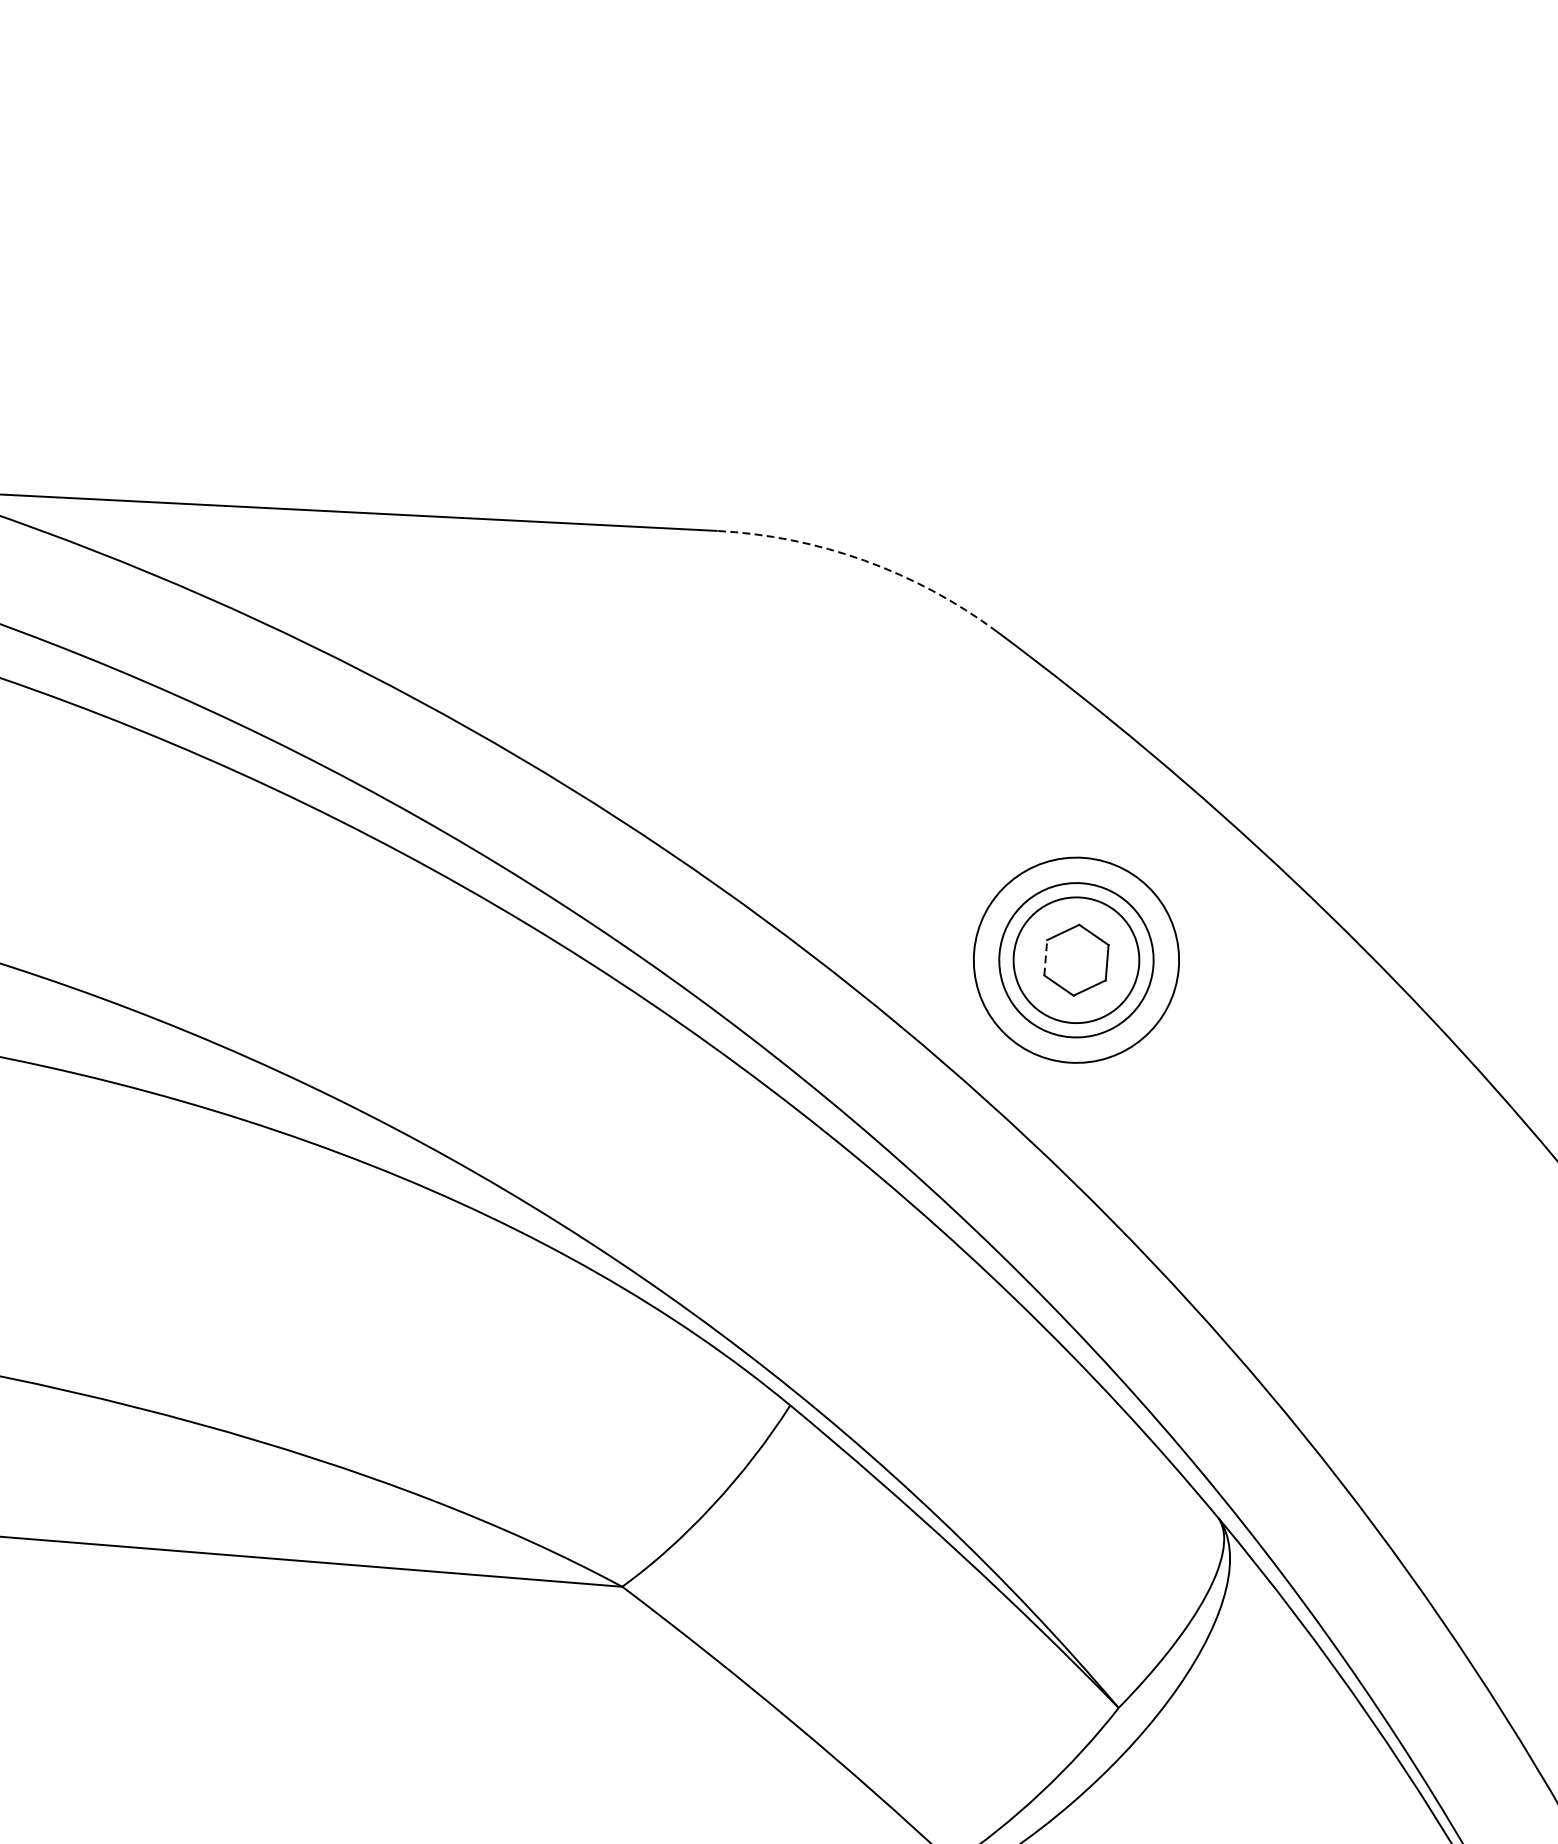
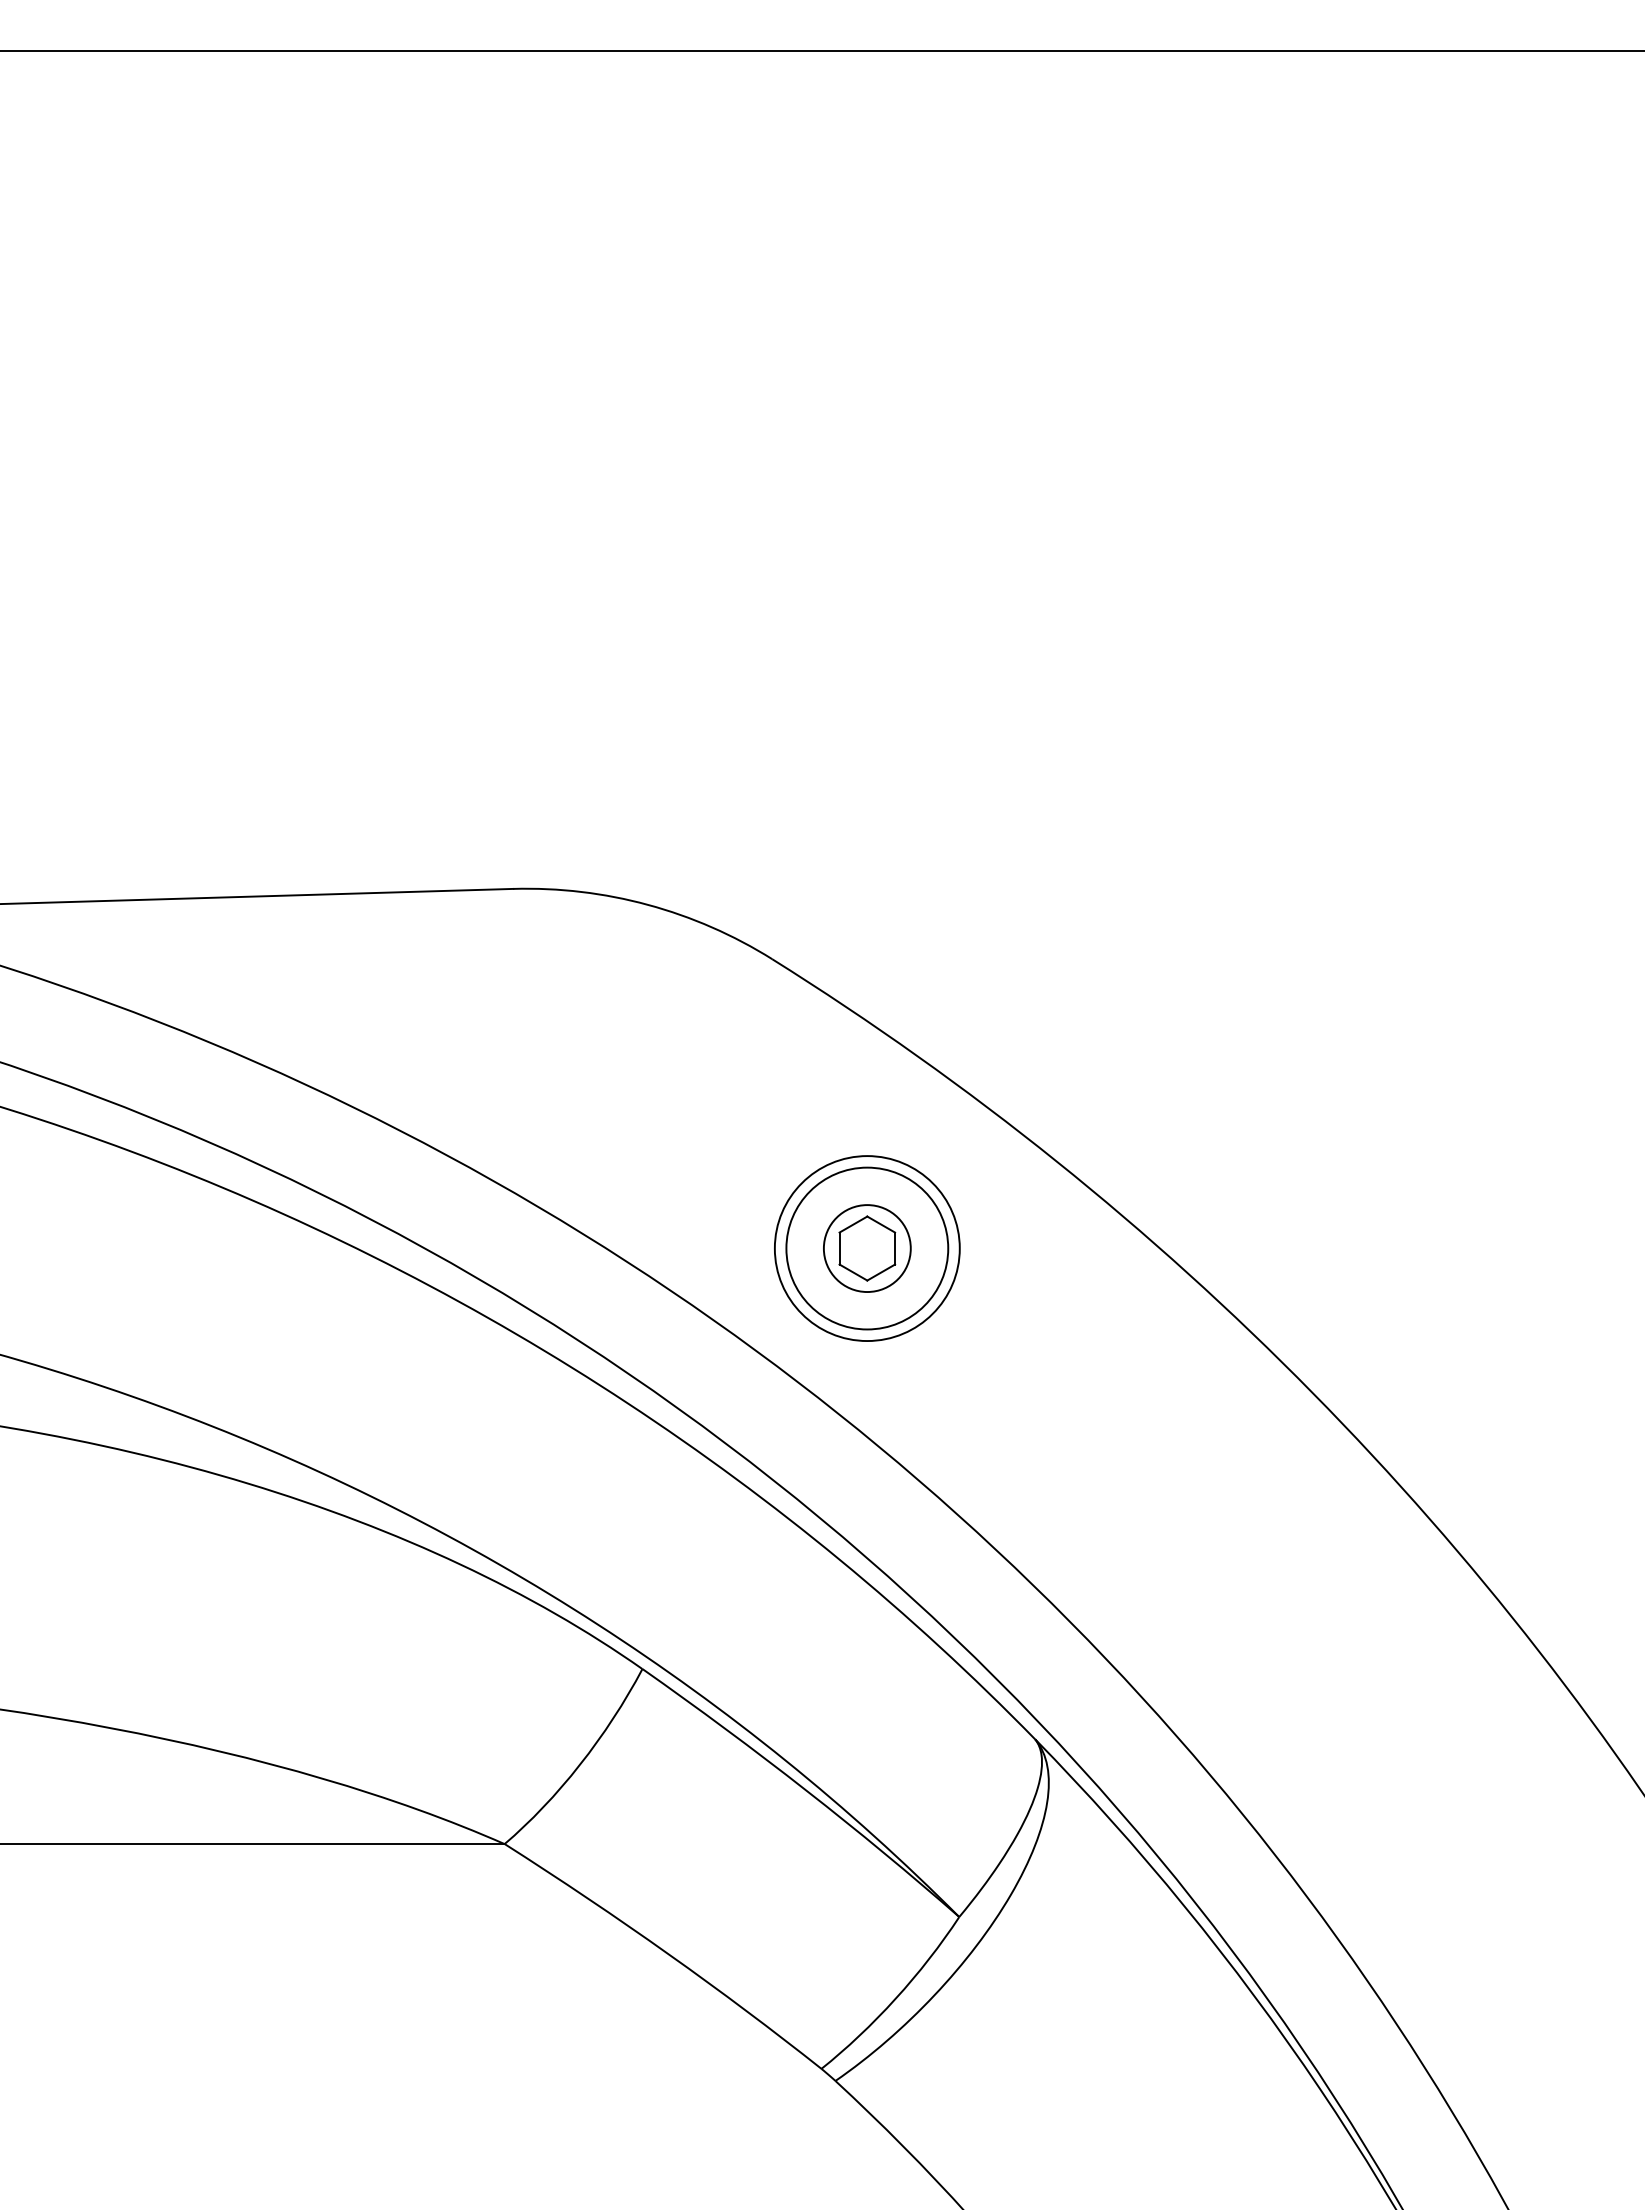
arc: (863, 560) -> (647, 904), dashed -> solid
line: (1045, 957) -> (839, 1248), dashed -> solid
circle: (1075, 960) -> (866, 1248), size x0.62
circle: (1076, 960) -> (867, 1248), size x1.43

